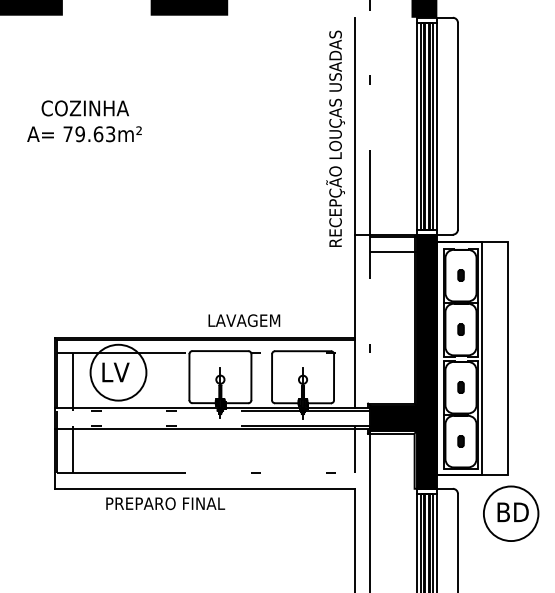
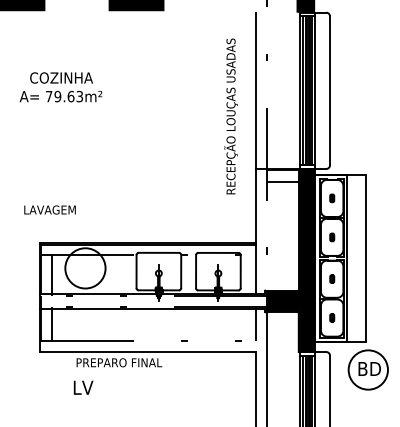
text: (335, 138) -> (230, 116), moved
text: (244, 320) -> (50, 209), moved
text: (115, 372) -> (83, 387), moved

